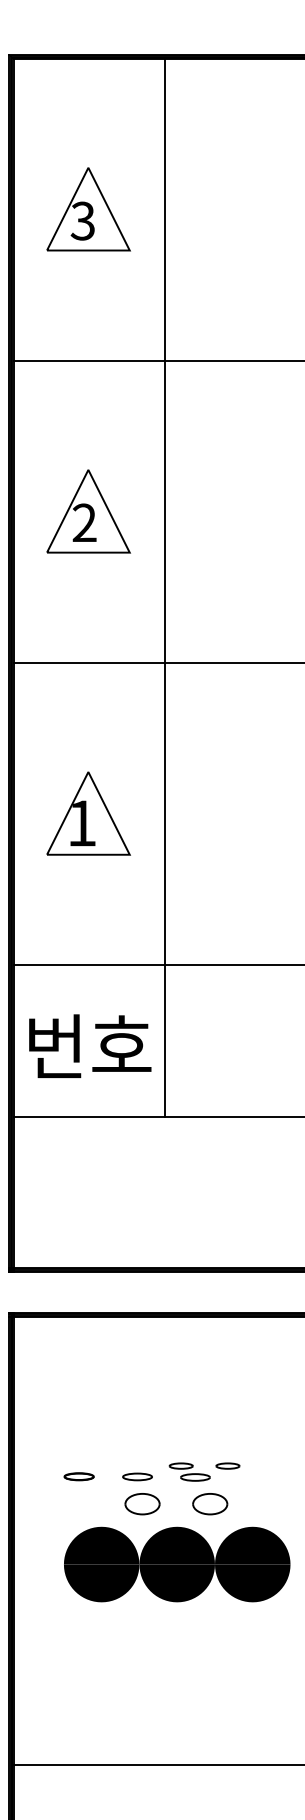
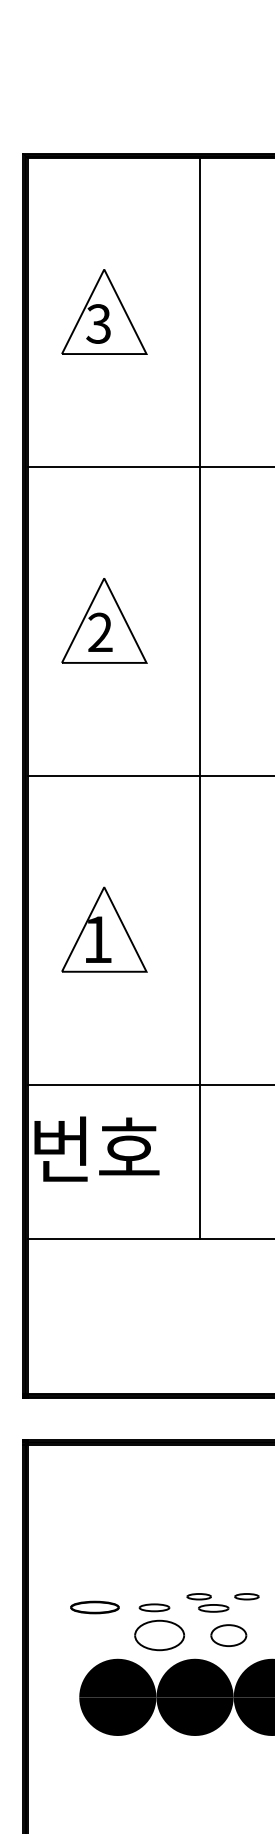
line: (164, 587) -> (199, 698), moved
text: (90, 1045) -> (97, 1148), moved
part: (78, 1476) -> (94, 1607), size x1.6
part: (142, 1504) -> (159, 1635), size x1.4

